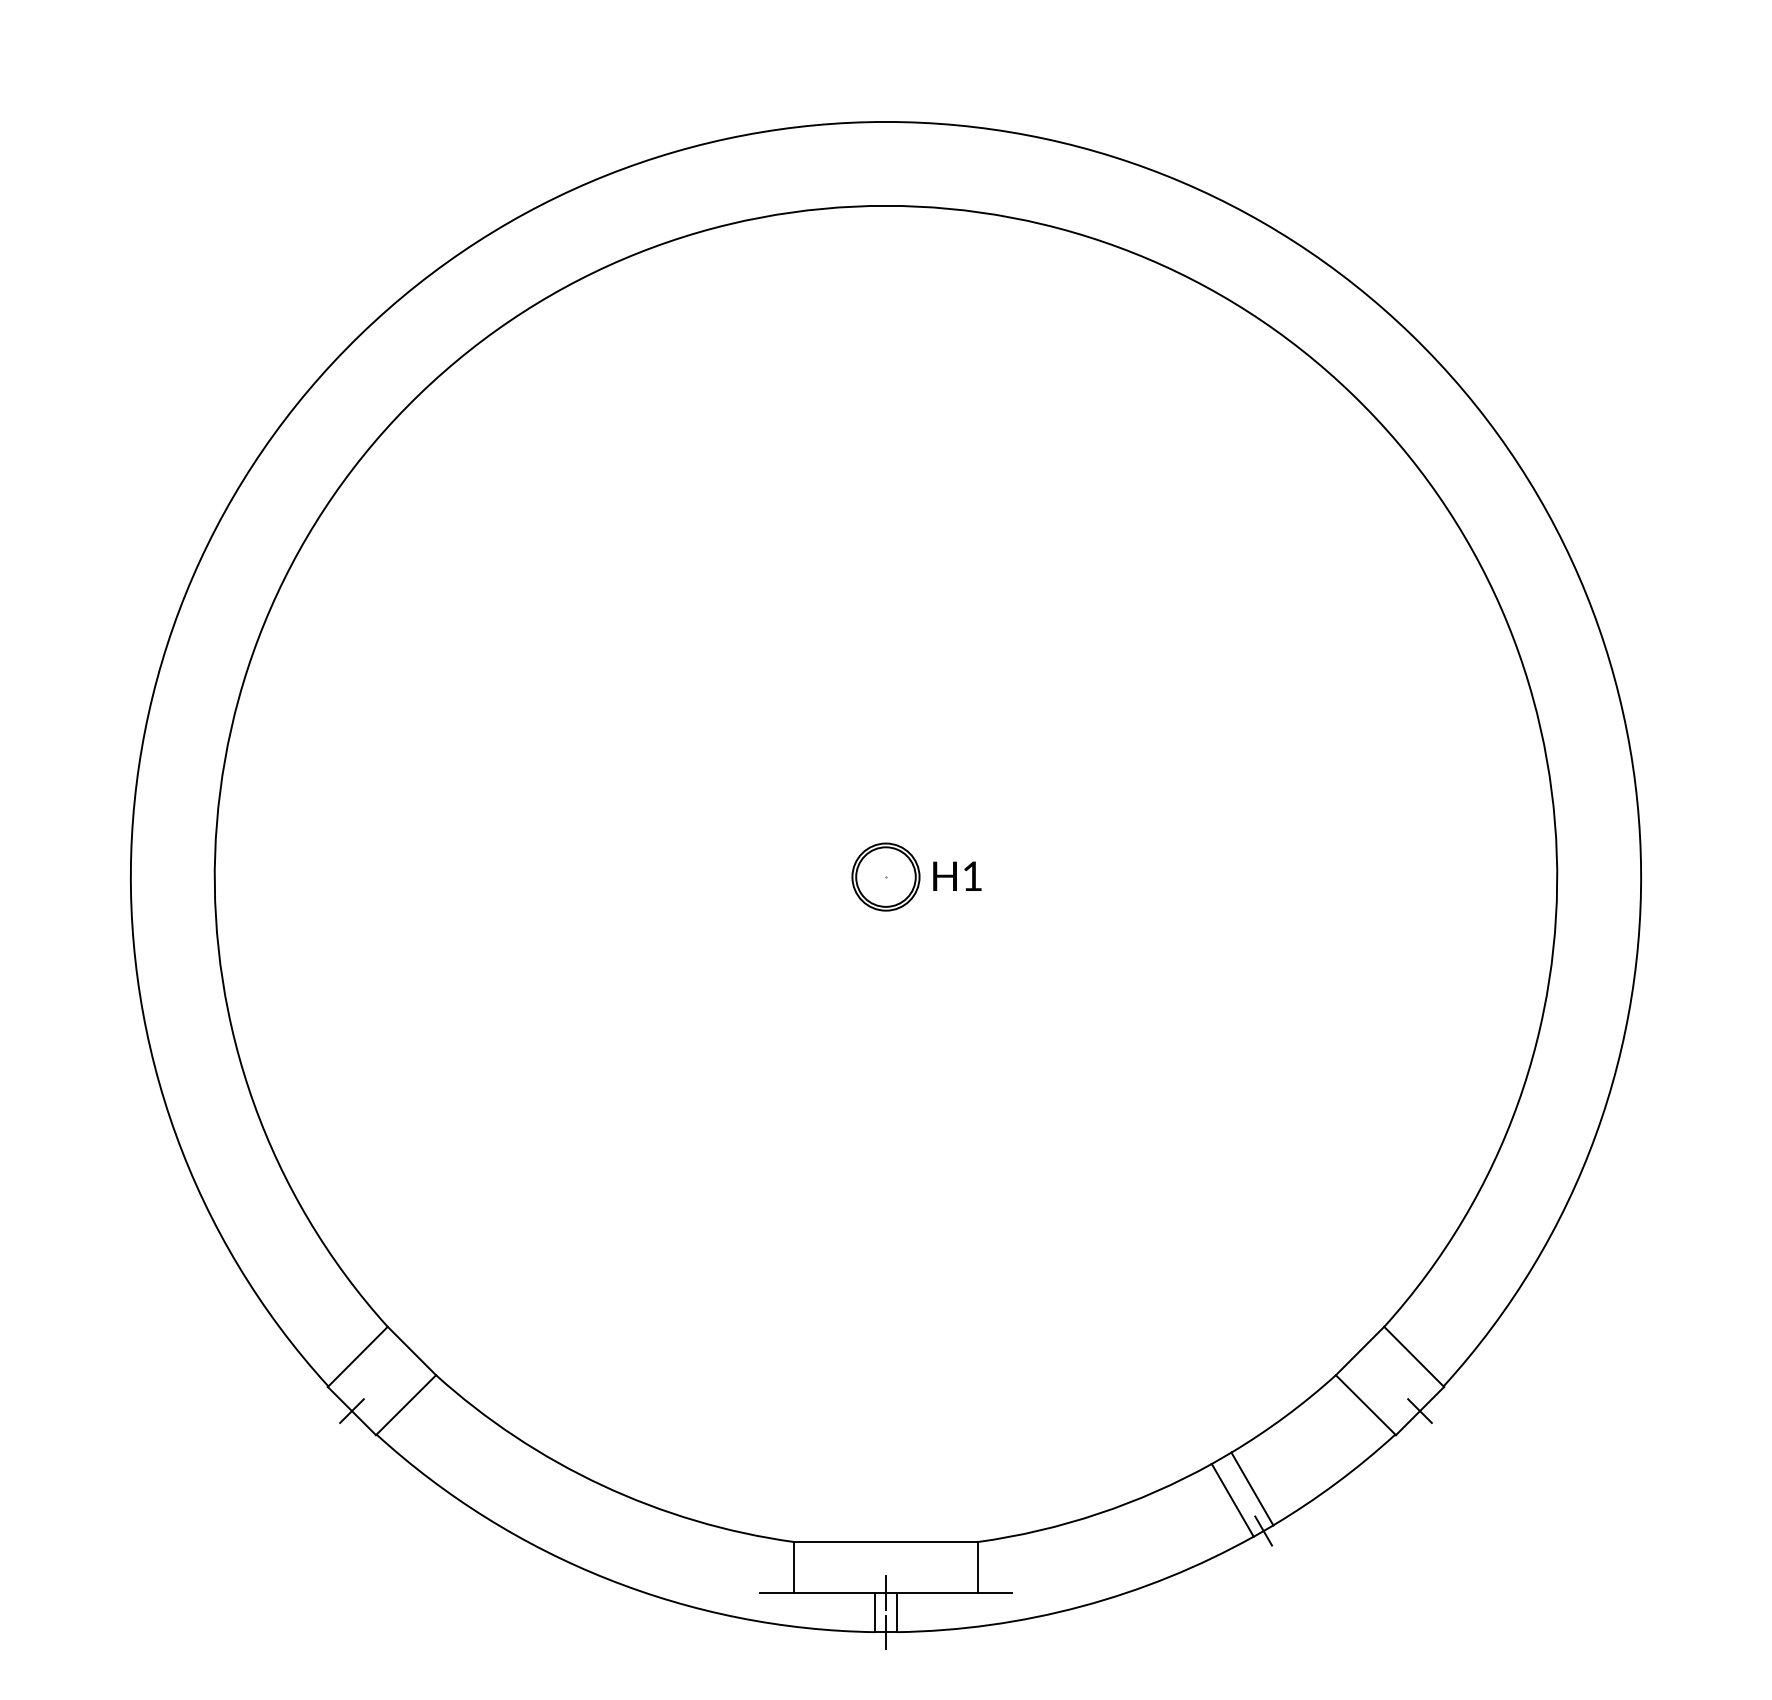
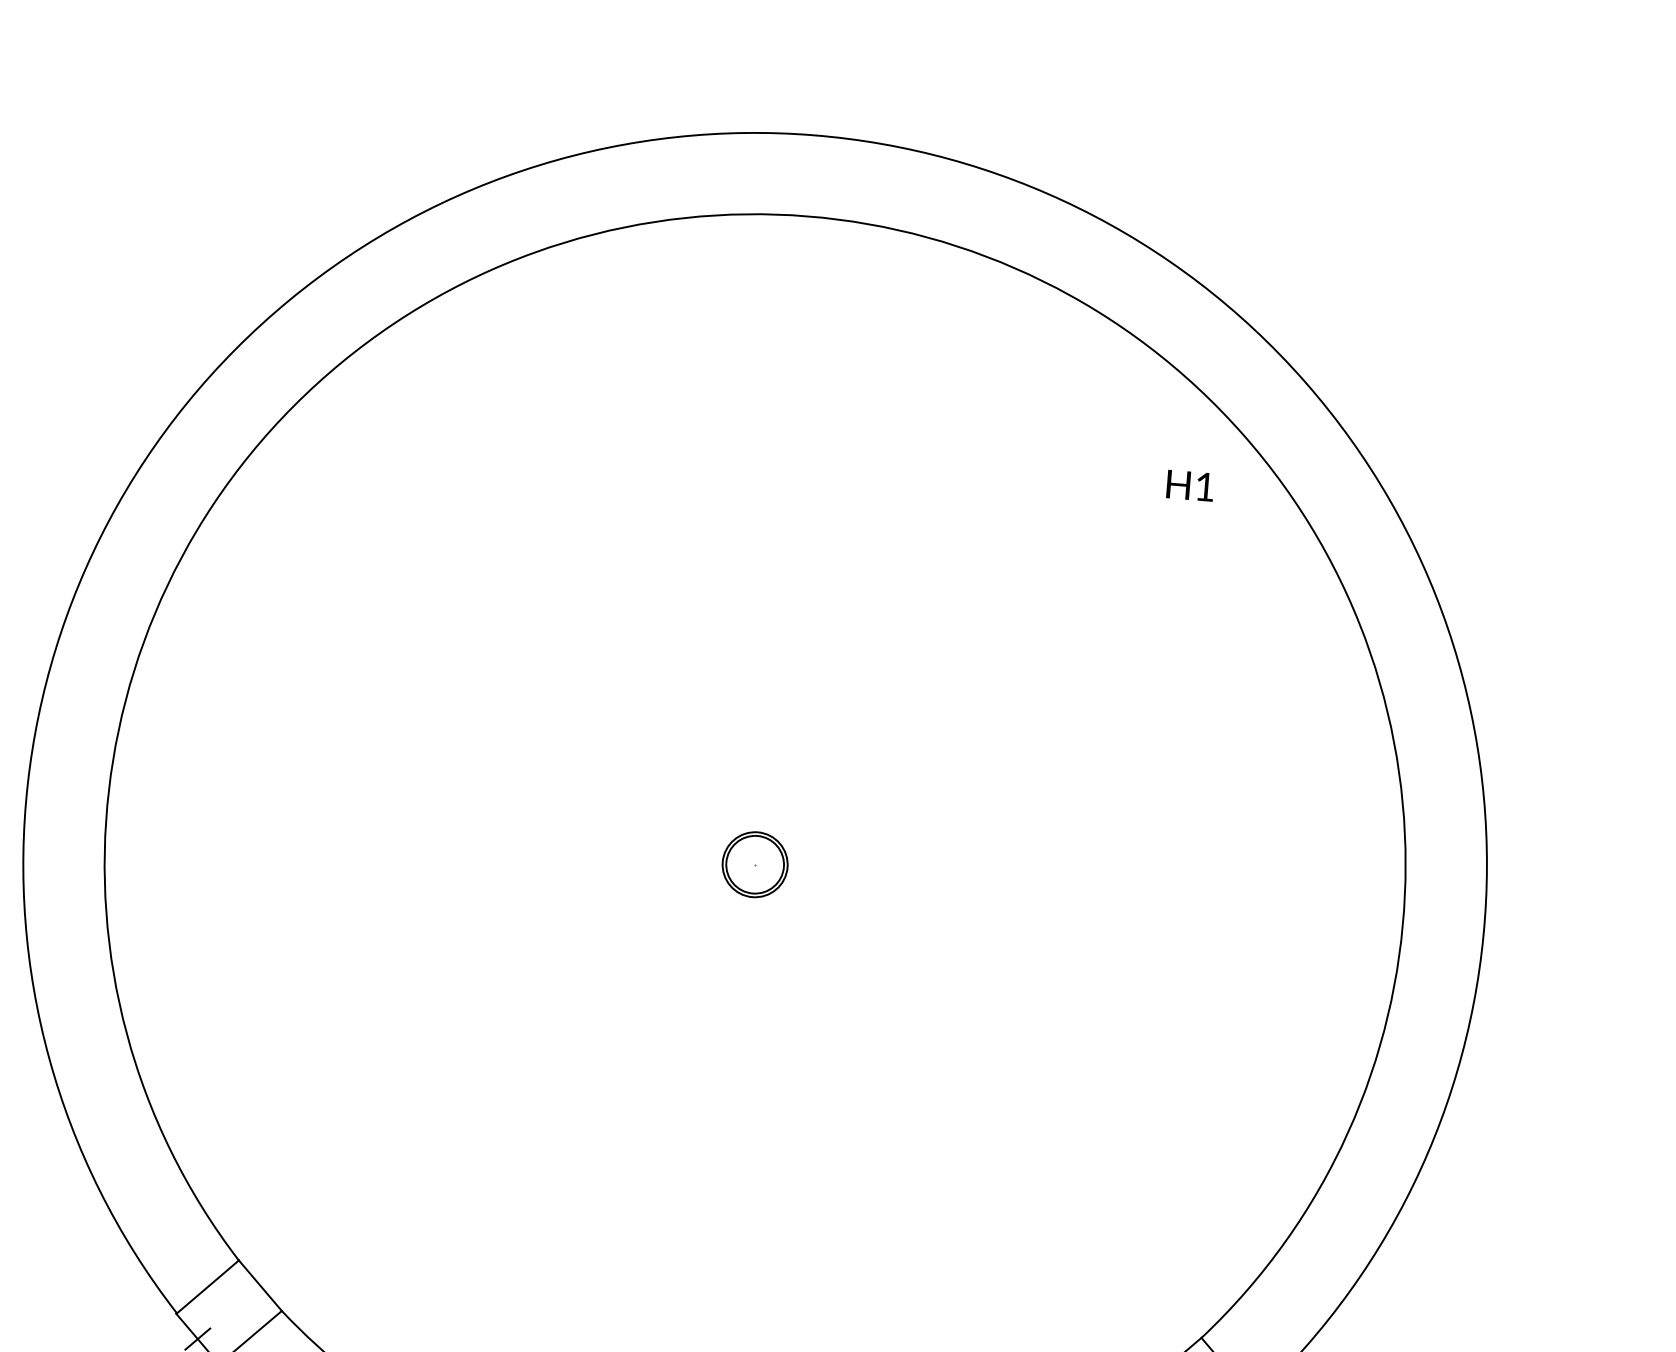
text: (957, 875) -> (1190, 485), moved

